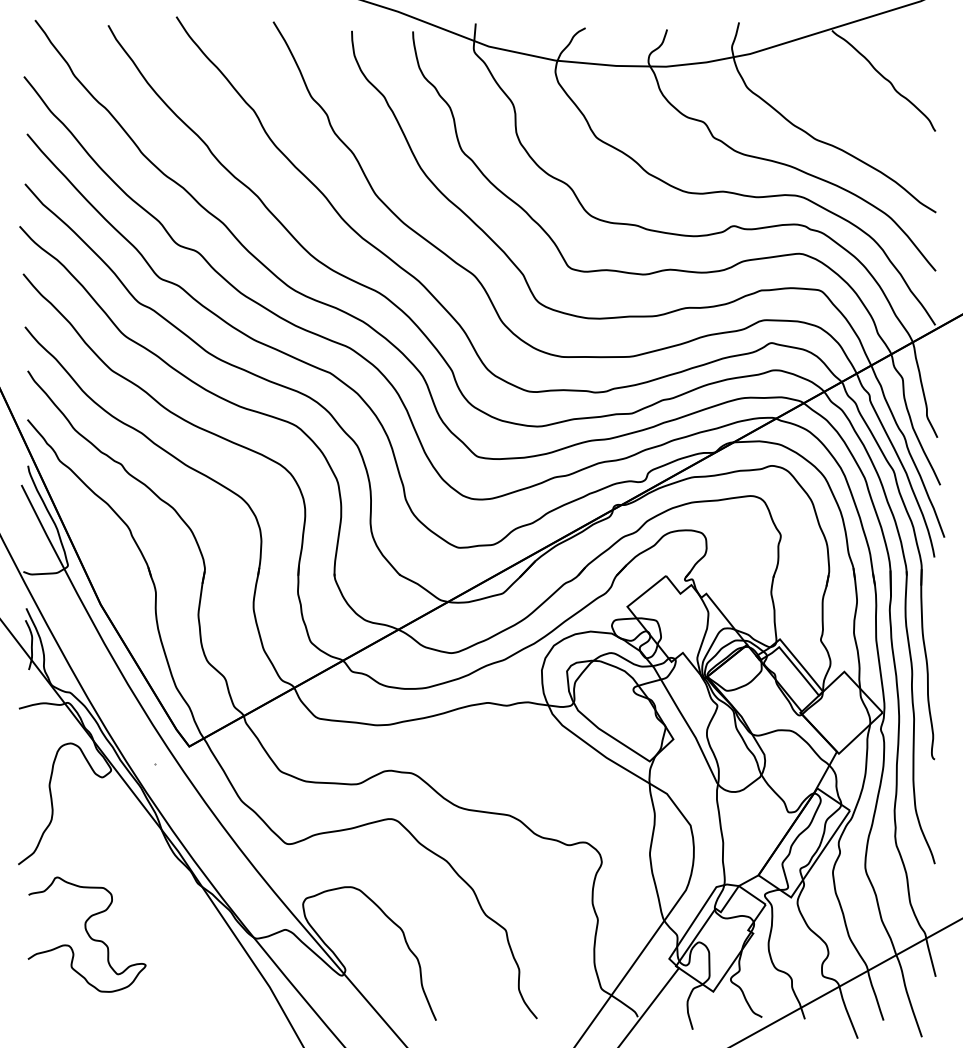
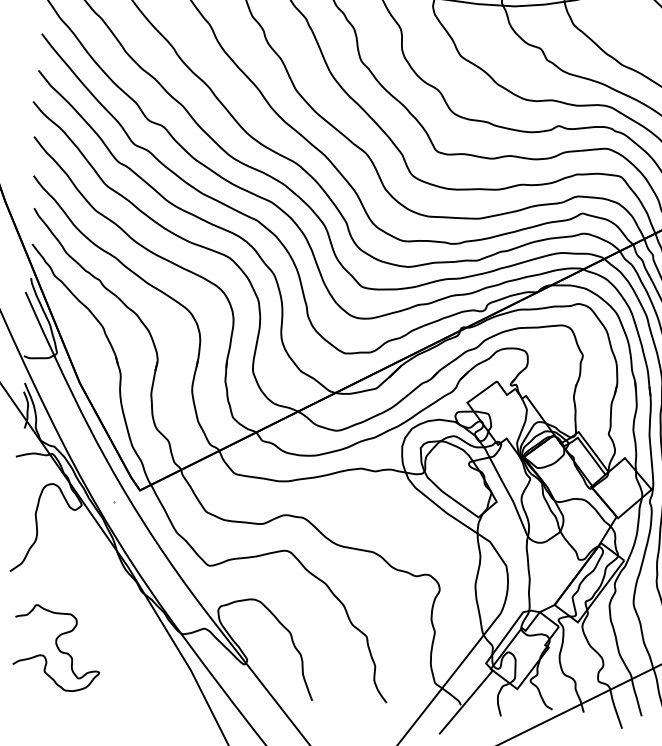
curve: (86, 933) -> (56, 647), moved

